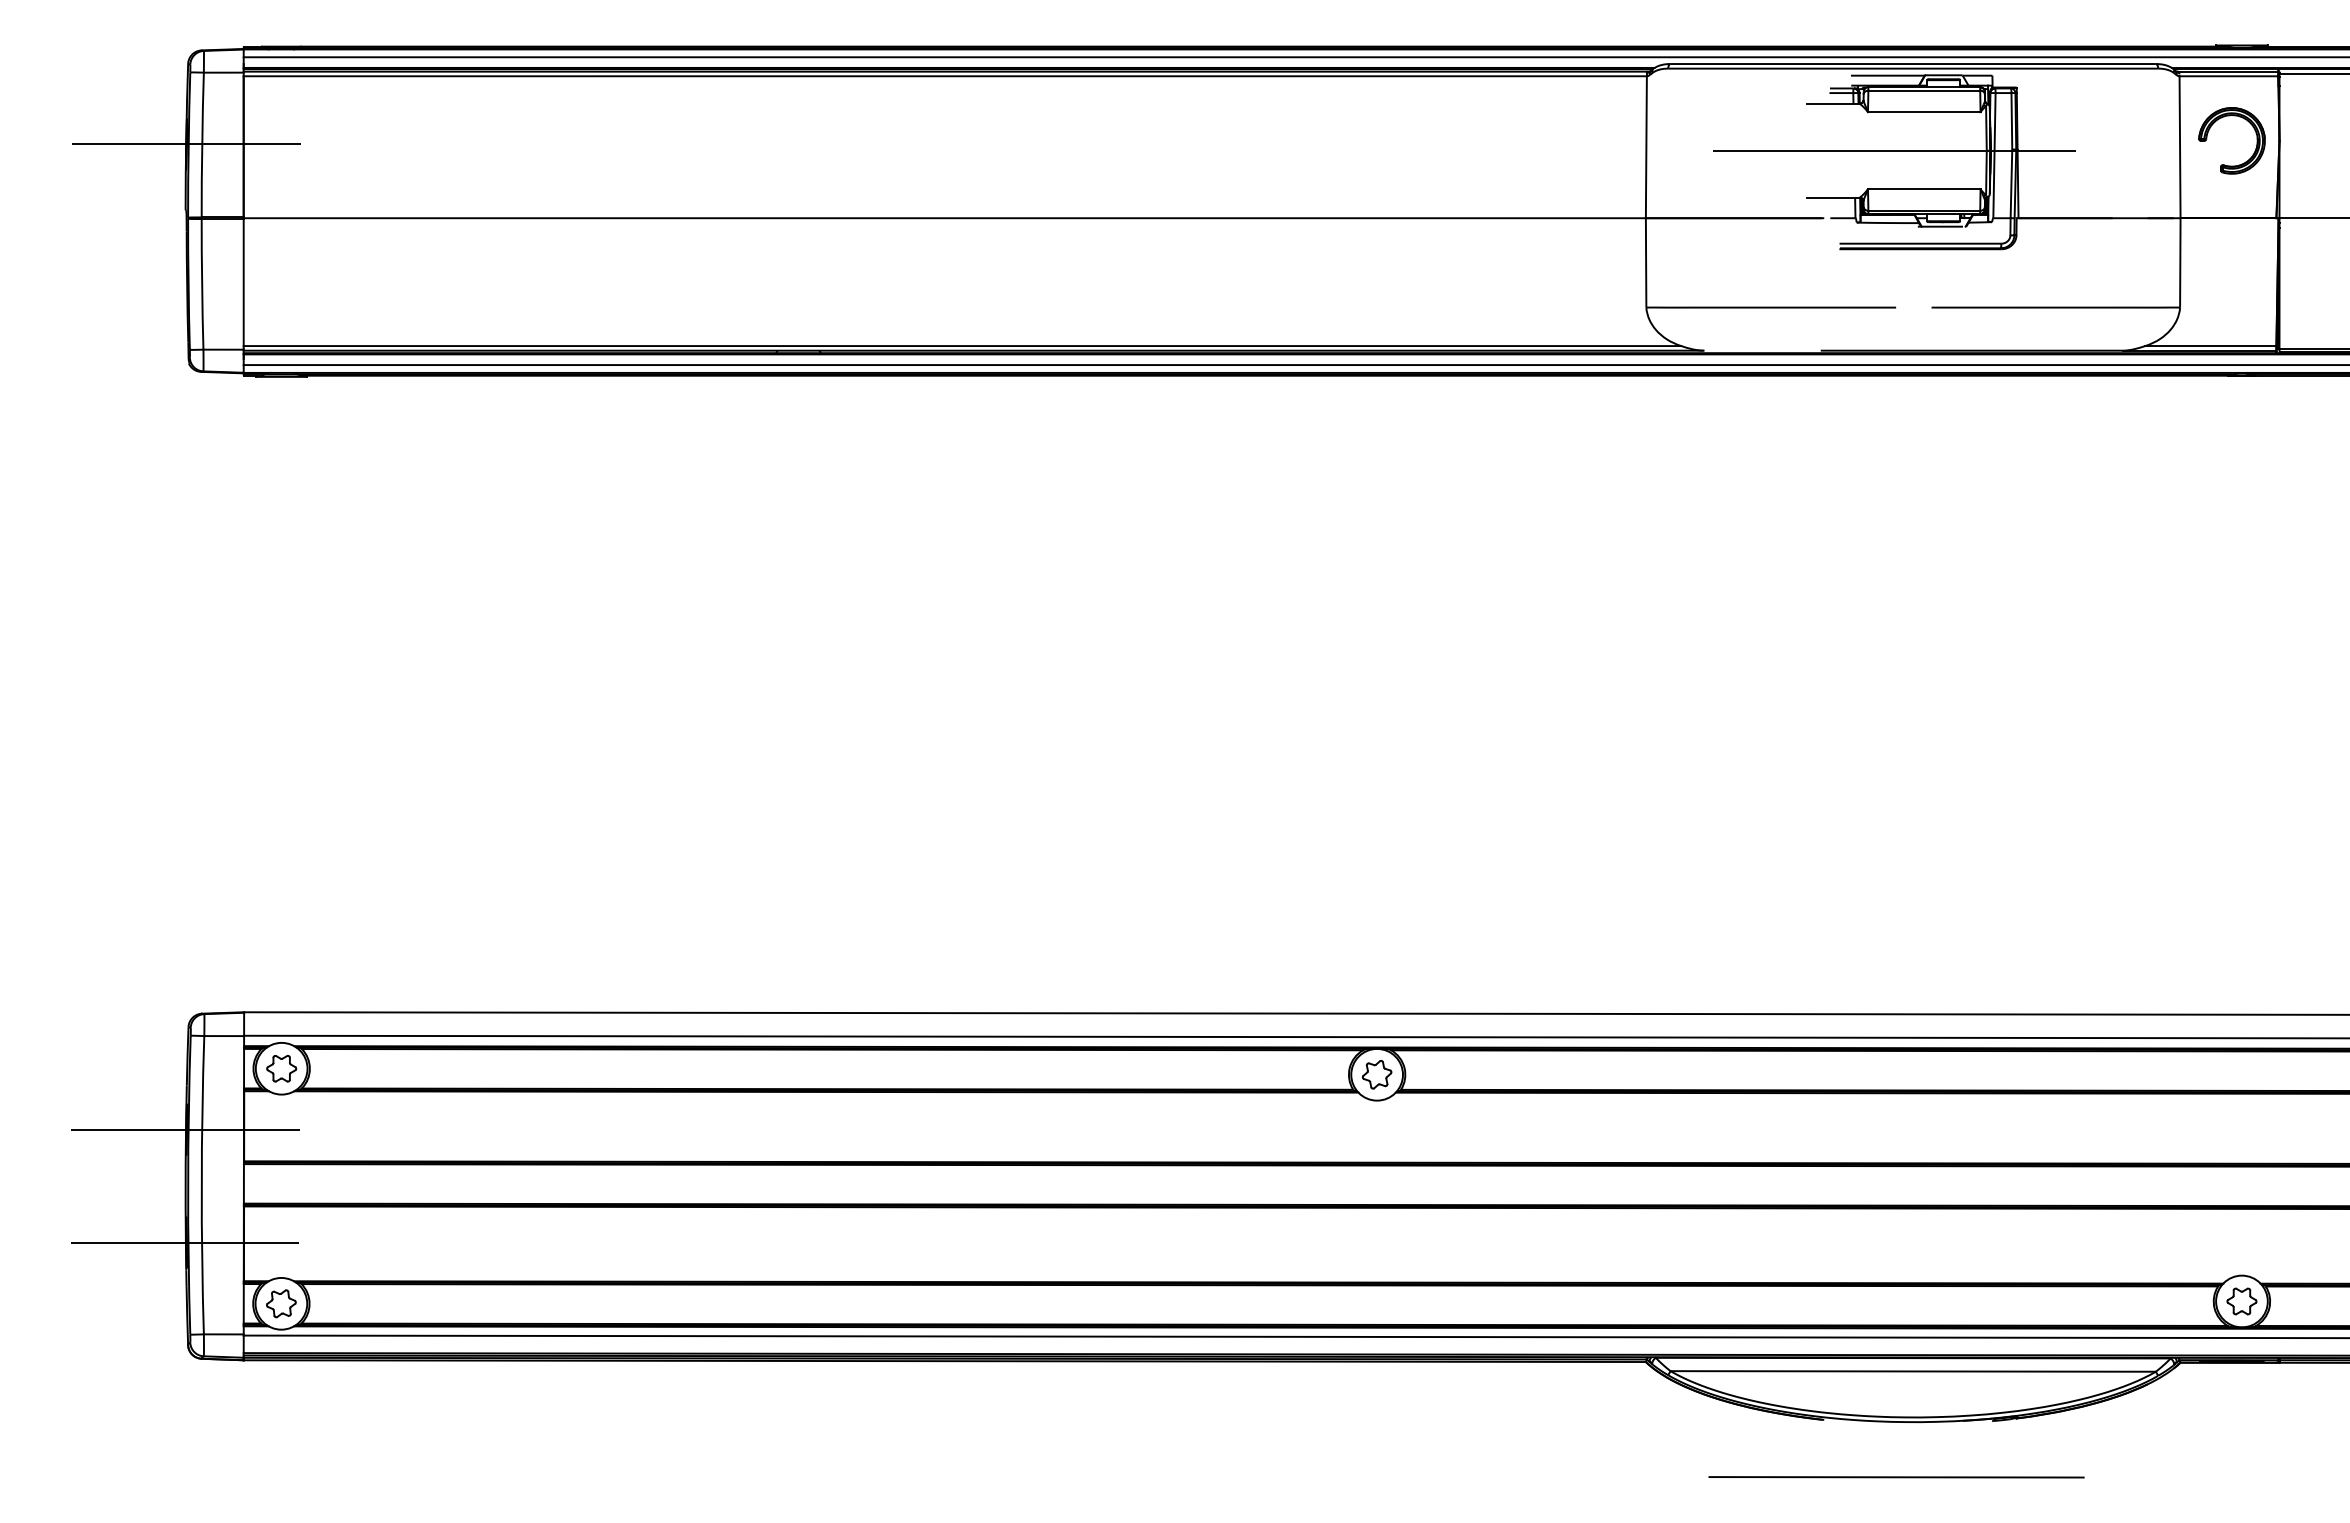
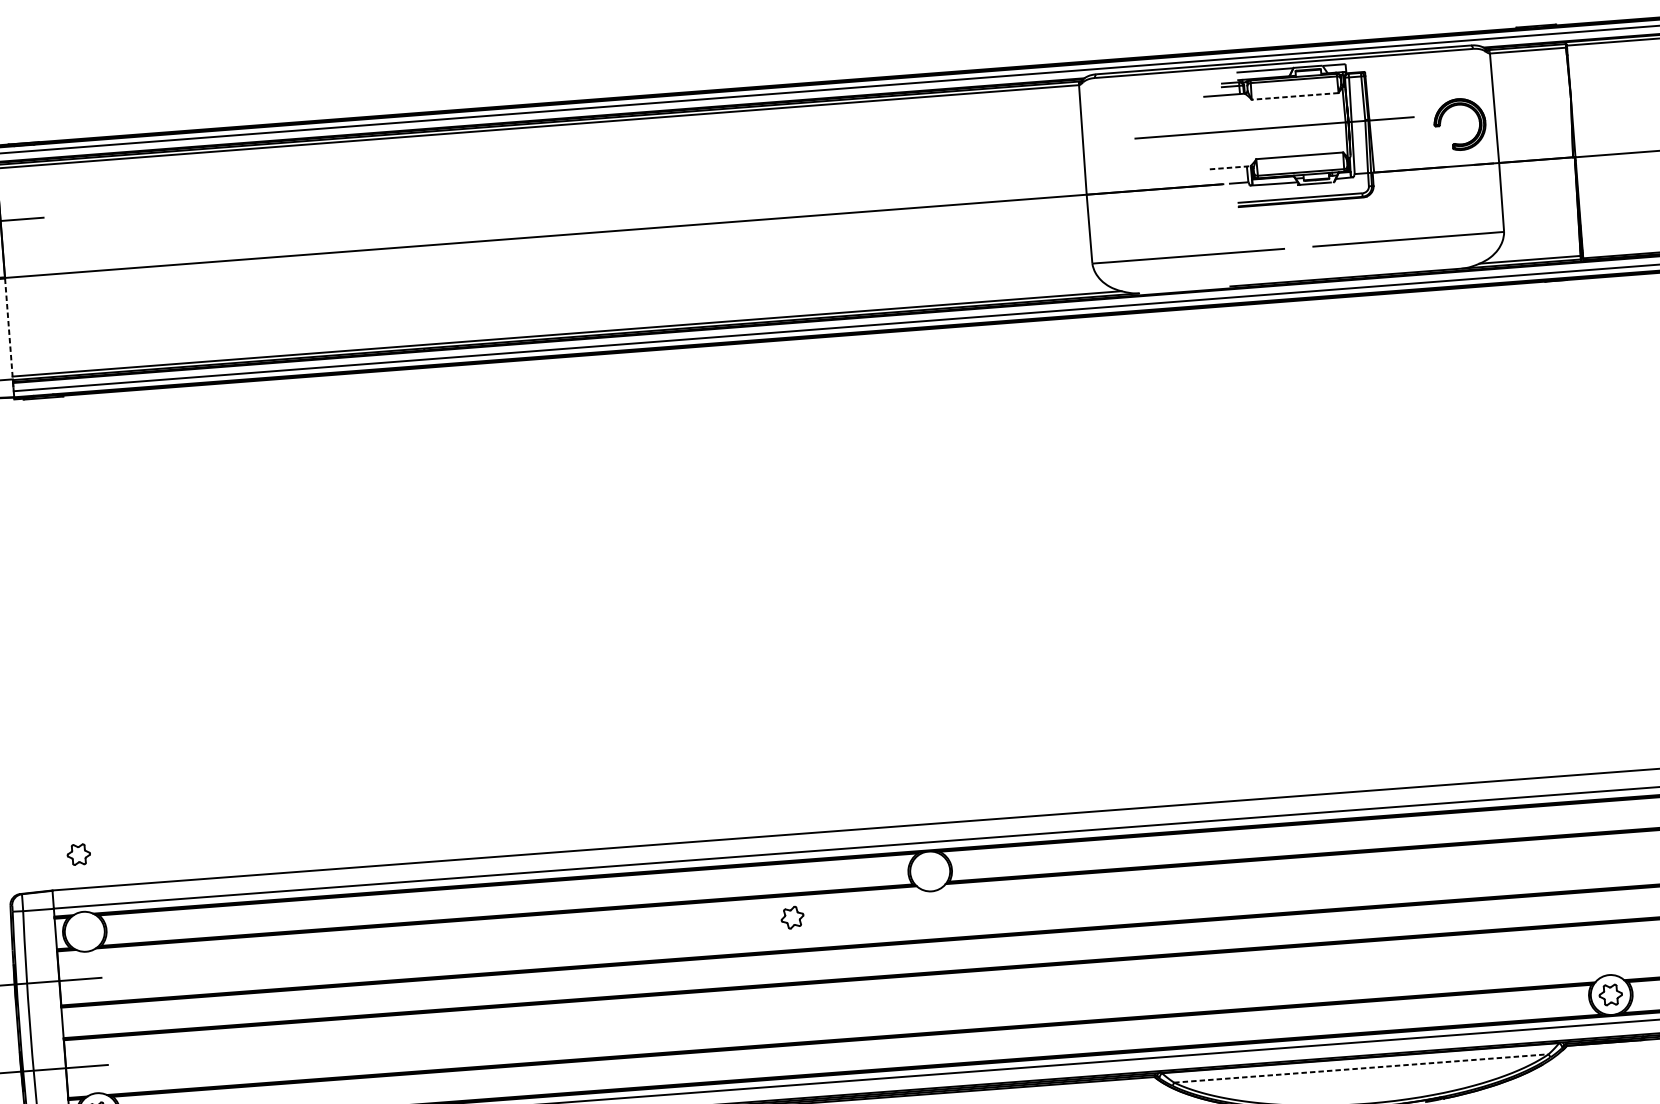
line: (1923, 112) -> (1294, 96), solid -> dashed
part: (2218, 120) -> (1448, 109), moved
line: (1833, 197) -> (1230, 167), solid -> dashed
line: (243, 284) -> (8, 329), solid -> dashed
part: (281, 1068) -> (78, 854), moved
part: (1376, 1074) -> (792, 917), moved
line: (1913, 1371) -> (1361, 1068), solid -> dashed

